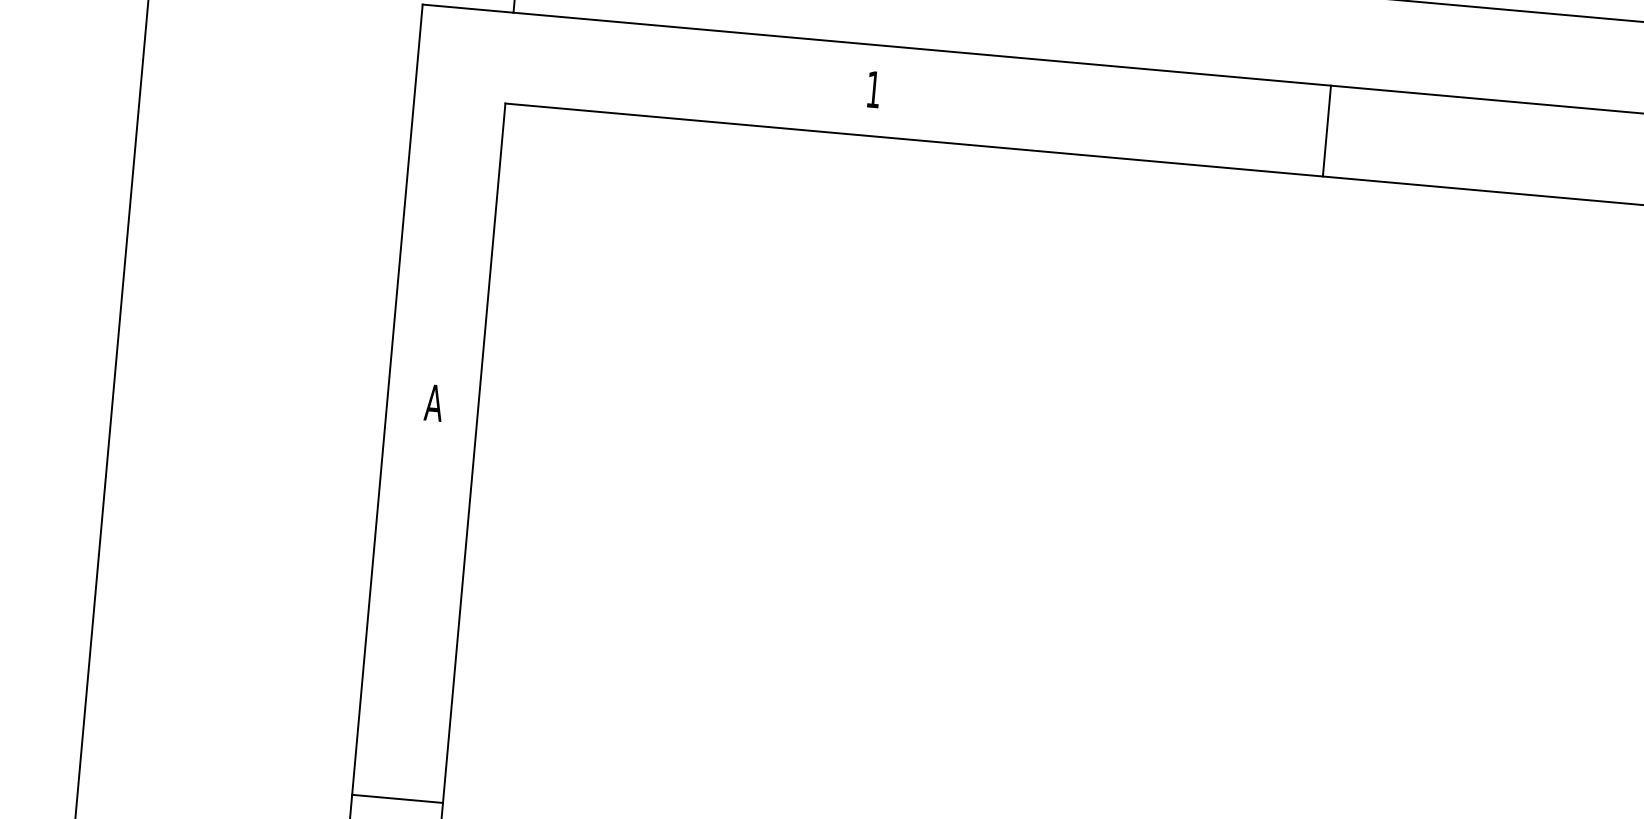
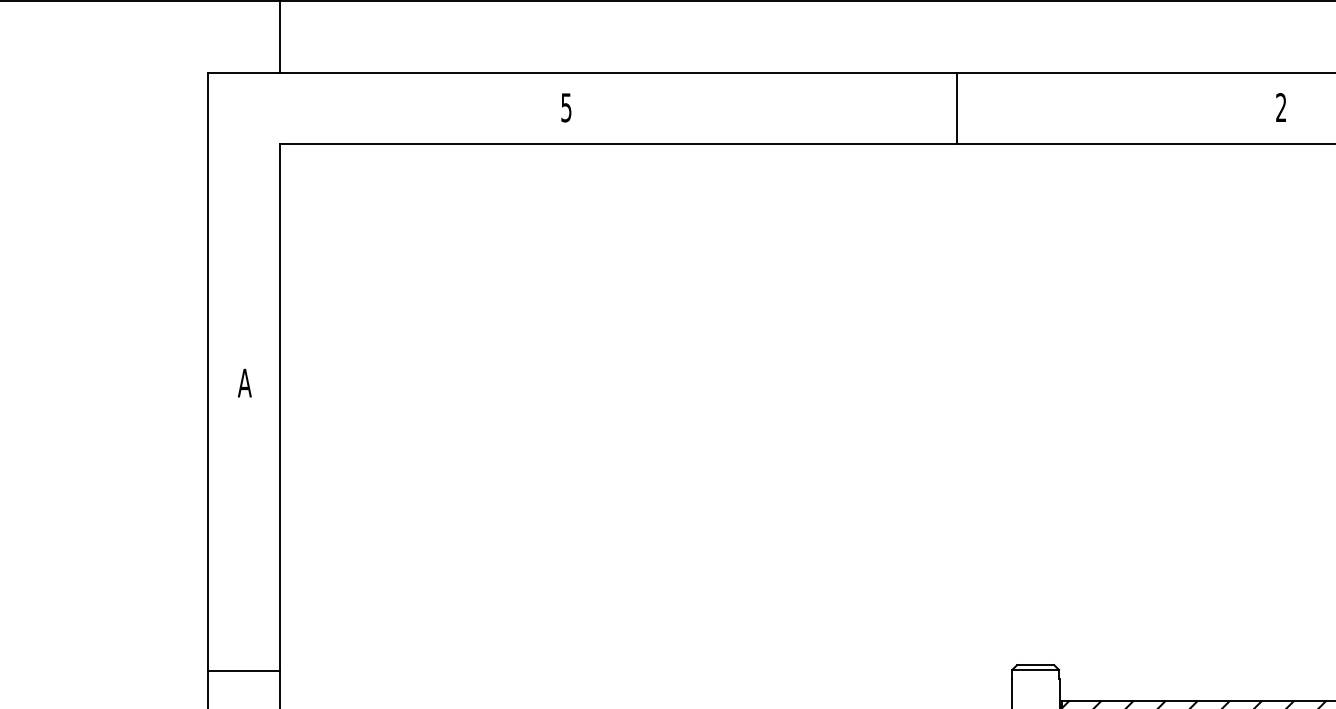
text: (873, 89) -> (566, 107), 1 -> 5
line: (1327, 131) -> (957, 108), moved
line: (397, 798) -> (243, 670), moved

